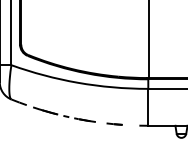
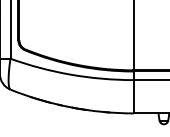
arc: (78, 119) -> (71, 107), dashed -> solid

